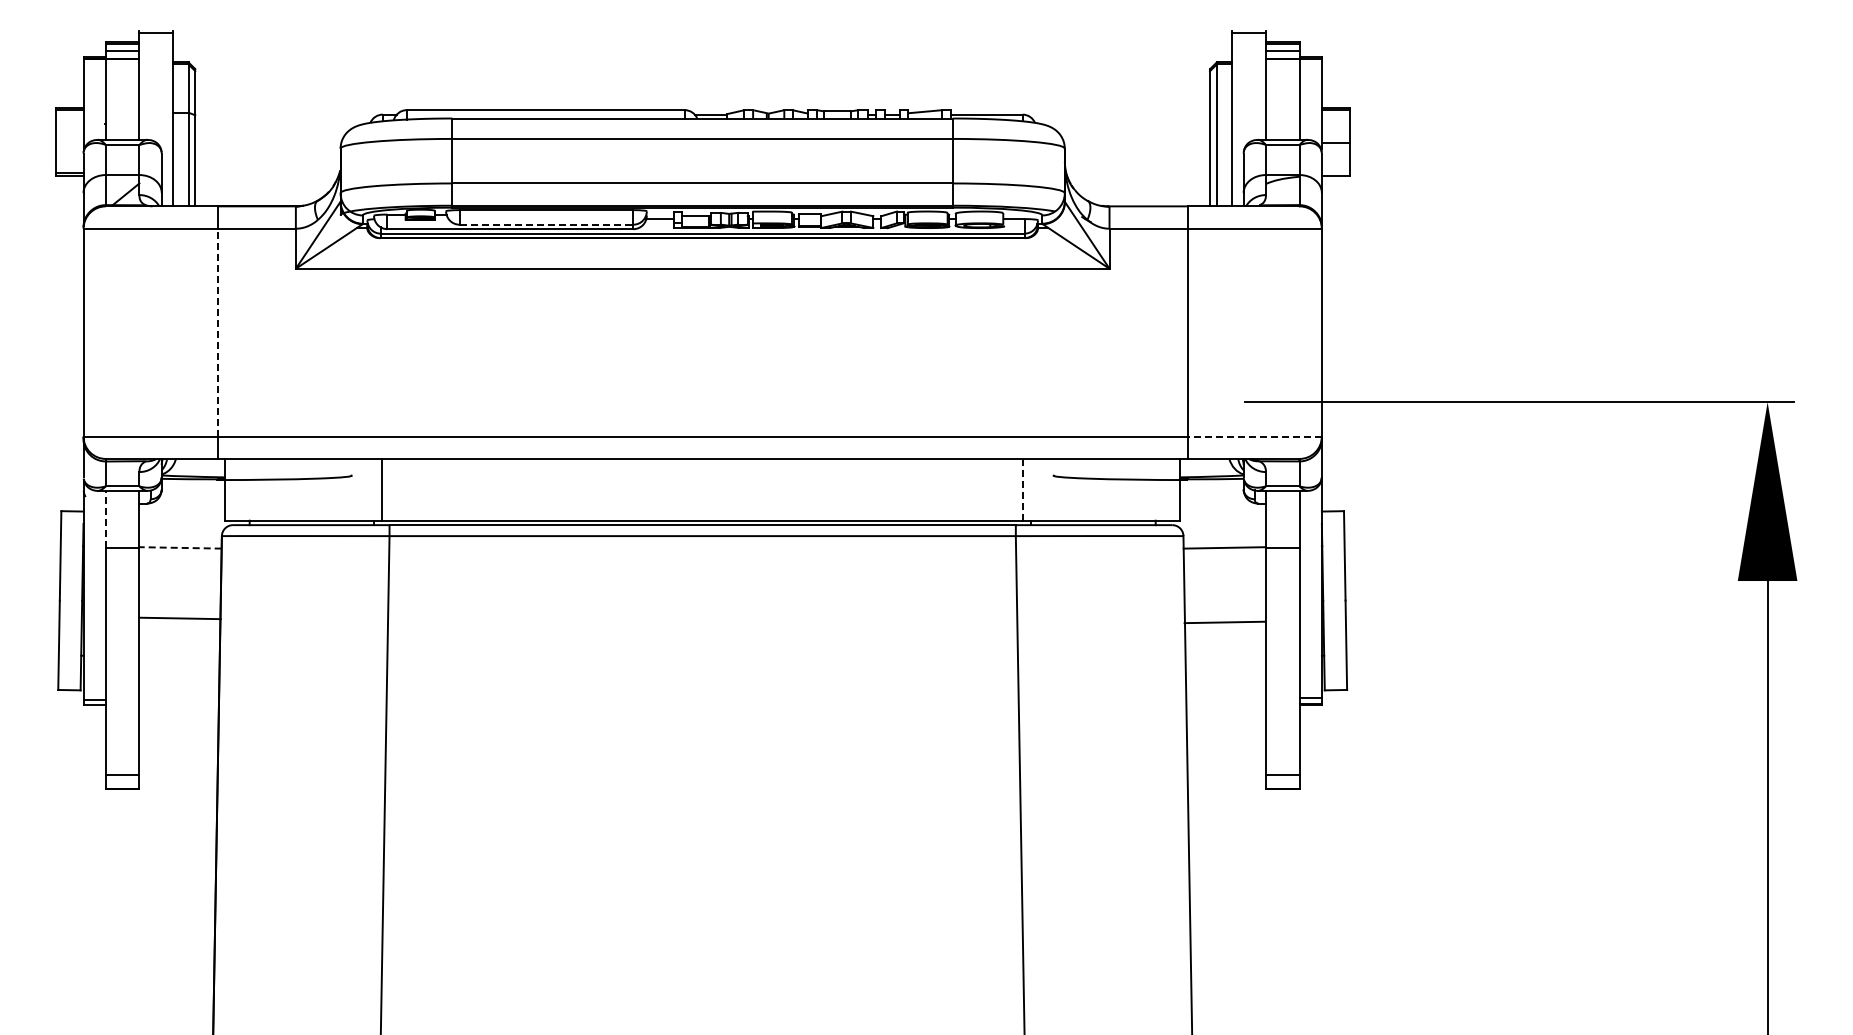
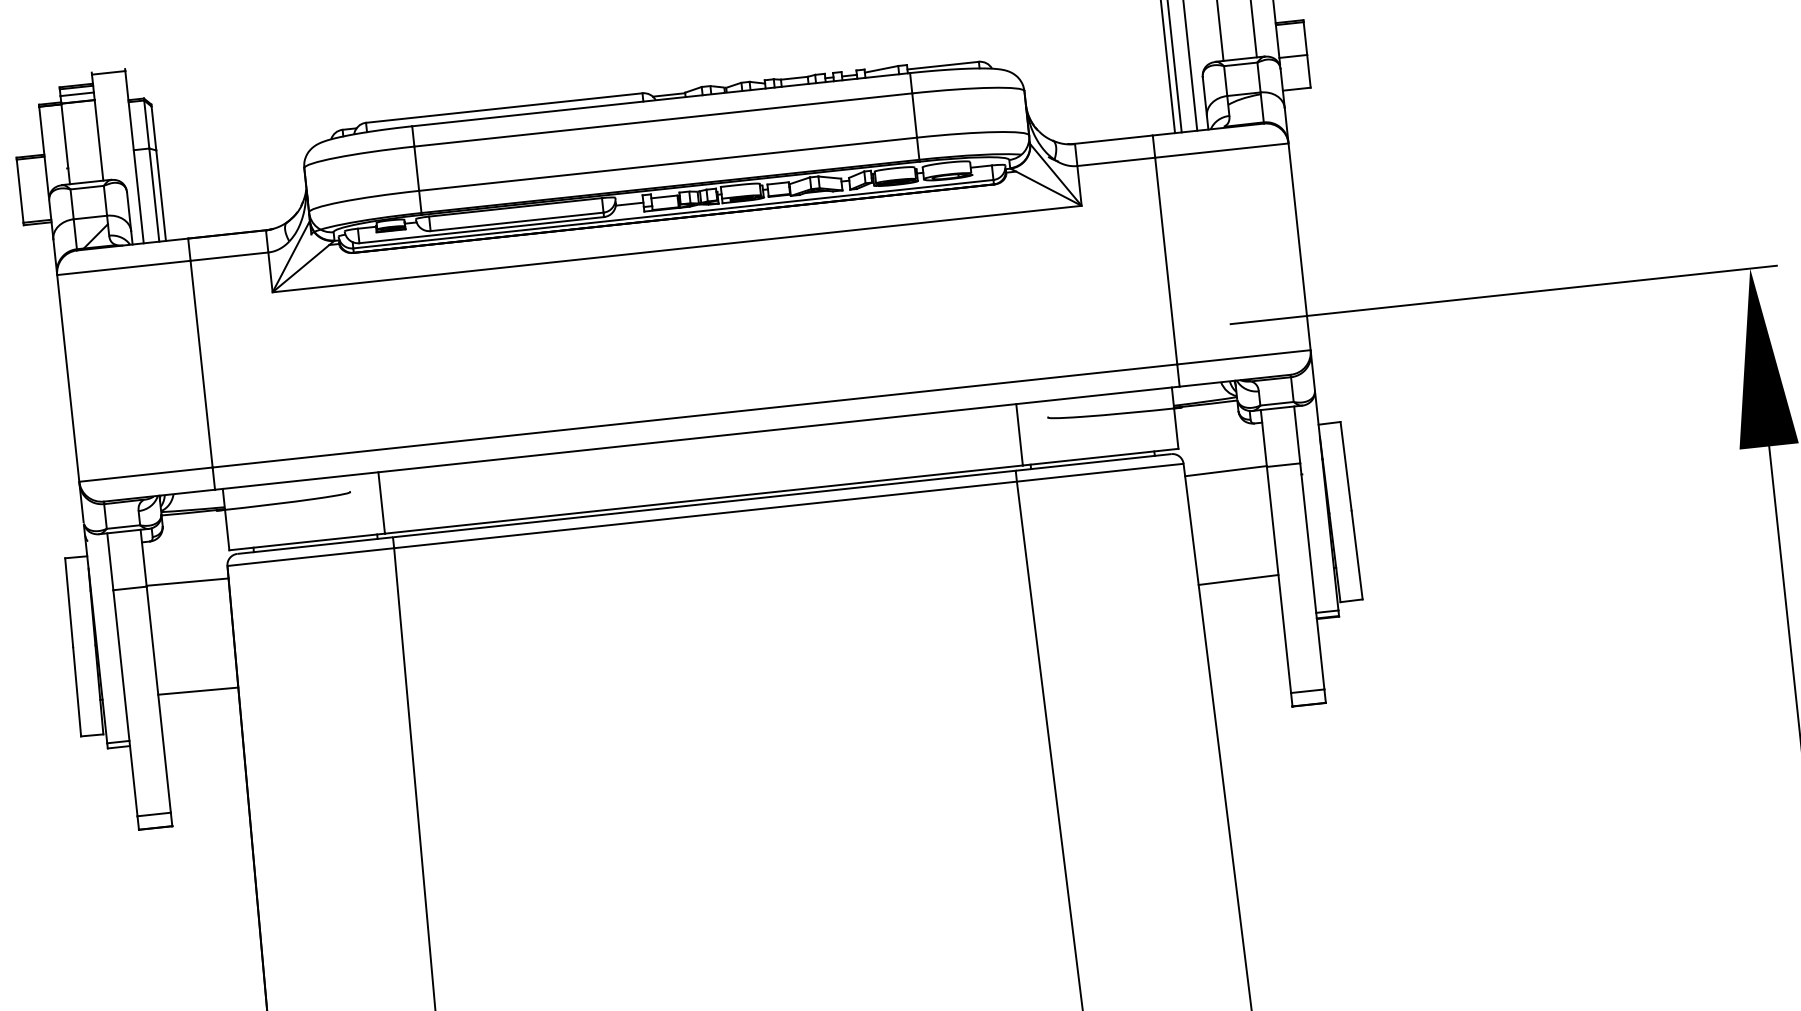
line: (546, 224) -> (517, 221), dashed -> solid
line: (217, 332) -> (201, 364), dashed -> solid
line: (1254, 436) -> (1243, 357), dashed -> solid
line: (1023, 489) -> (1019, 434), dashed -> solid
line: (105, 519) -> (109, 561), dashed -> solid
line: (180, 547) -> (187, 581), dashed -> solid
line: (180, 618) -> (198, 691), moved
line: (1224, 622) -> (1238, 580), moved

